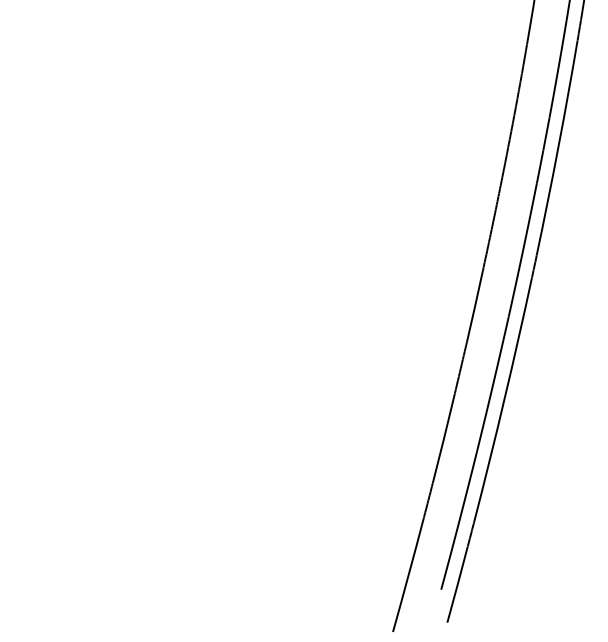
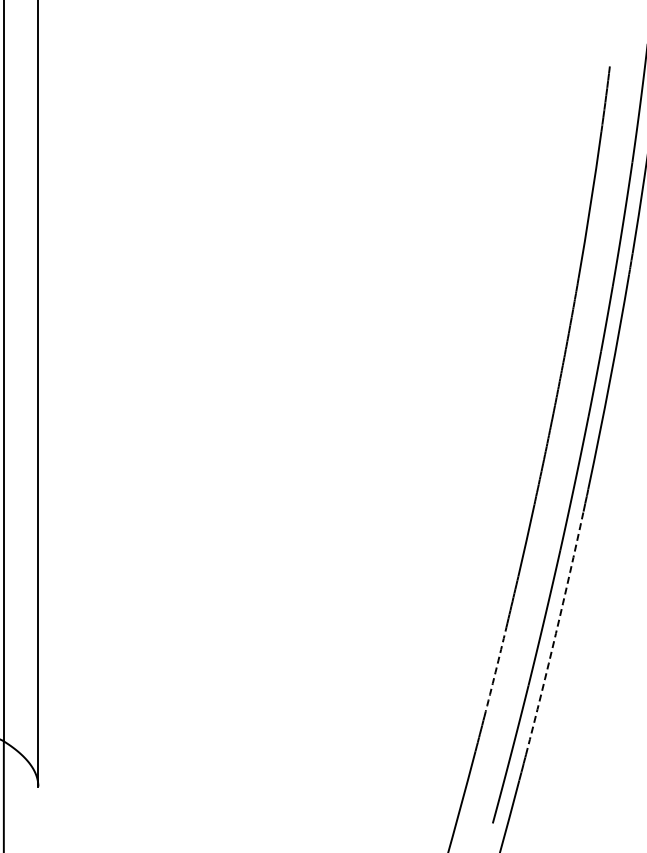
arc: (503, 399) -> (555, 633), solid -> dashed
arc: (443, 438) -> (495, 672), solid -> dashed

